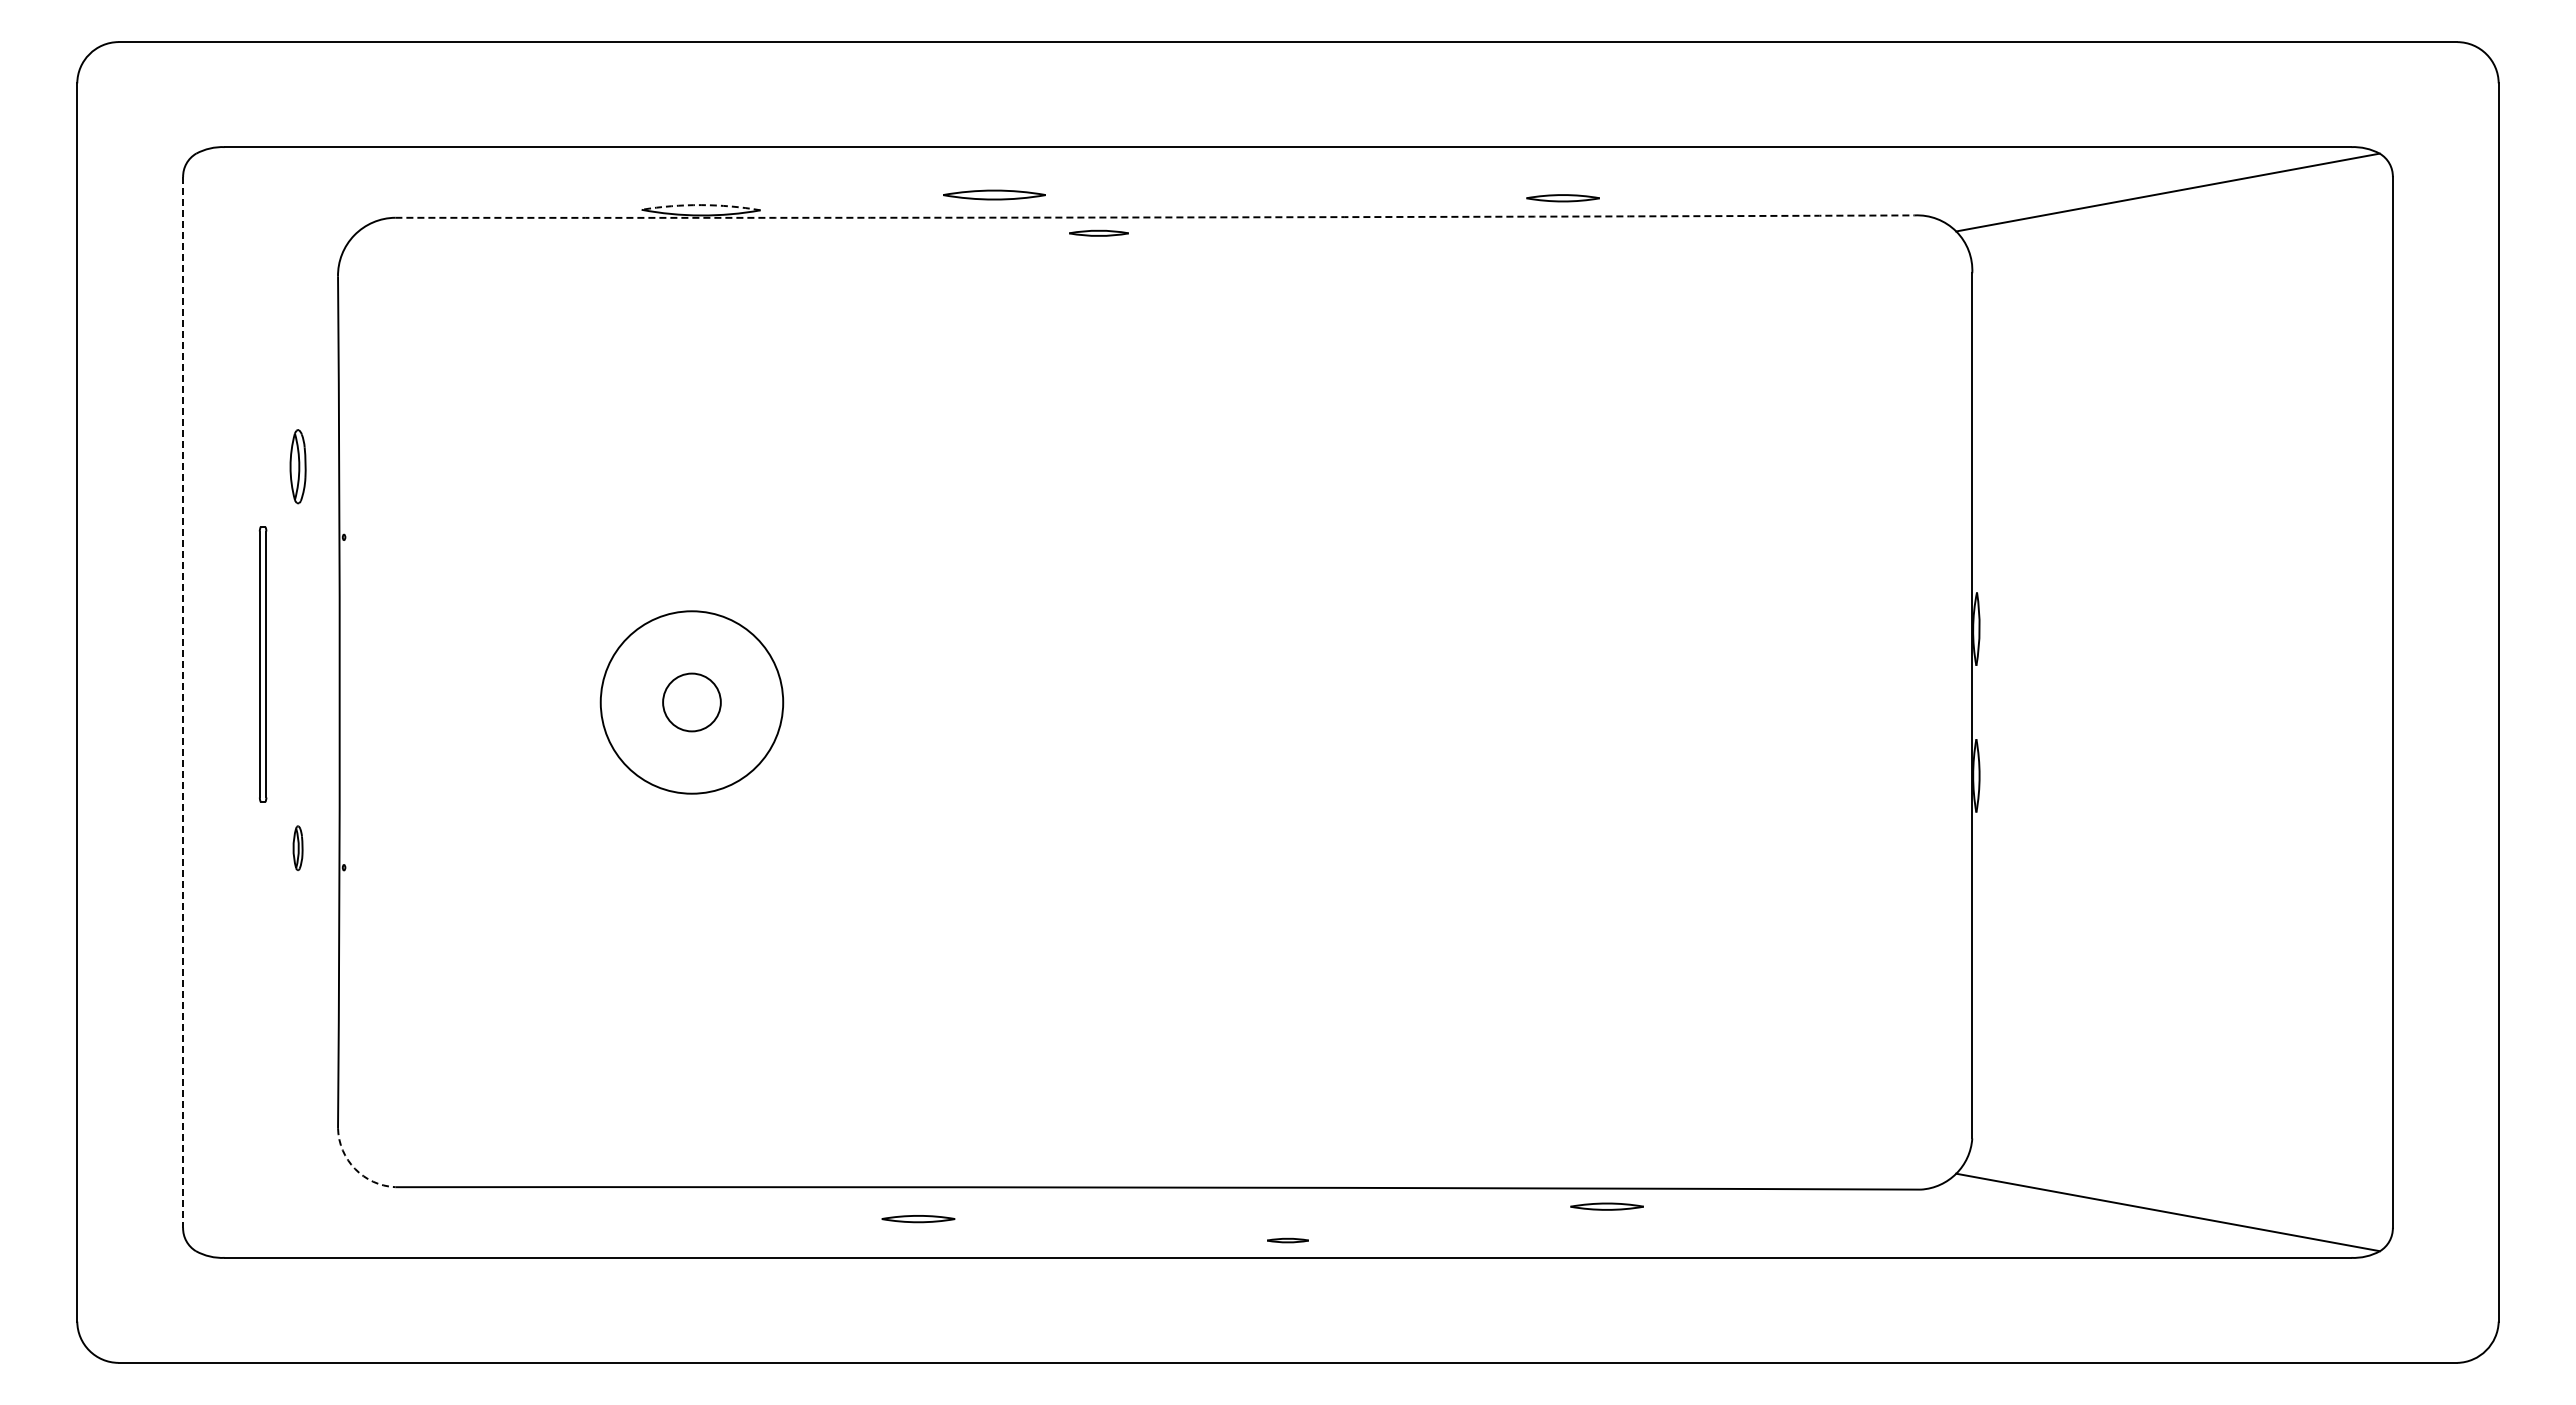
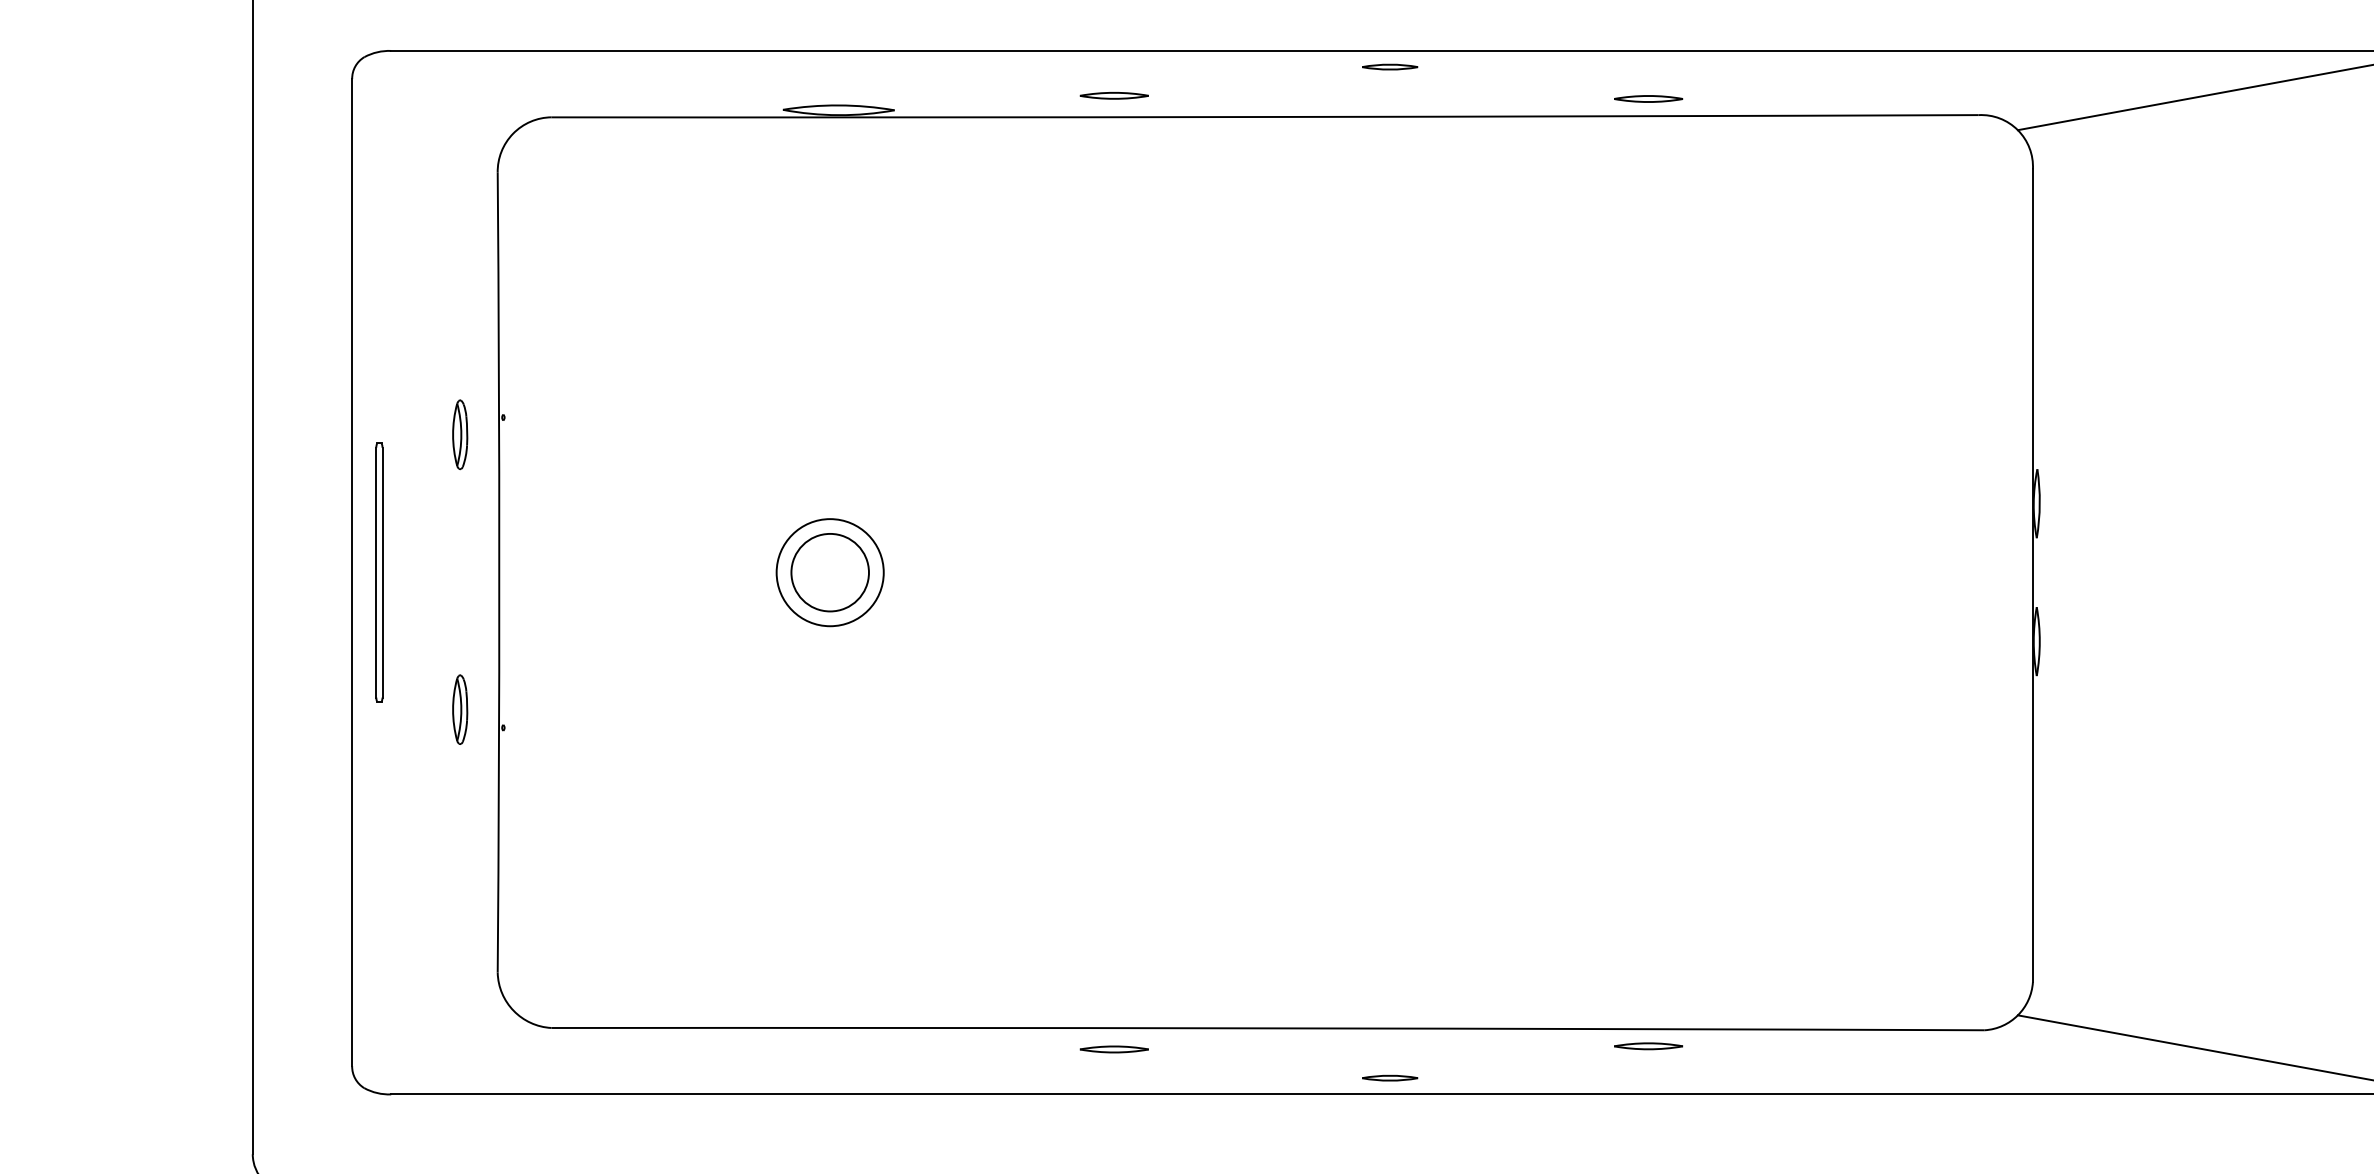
part: (994, 194) -> (1114, 95), size x0.71
arc: (701, 205) -> (839, 105), dashed -> solid
arc: (1154, 217) -> (1264, 117), dashed -> solid
part: (1098, 232) -> (1389, 66), moved
part: (297, 466) -> (459, 434), moved
part: (262, 664) -> (378, 572), moved
circle: (691, 702) -> (829, 572), size x0.62
circle: (691, 702) -> (829, 572), size x1.43
line: (183, 703) -> (352, 573), dashed -> solid
part: (297, 847) -> (459, 708), size x1.67
arc: (355, 1168) -> (514, 1010), dashed -> solid
part: (1606, 1206) -> (1647, 1046), moved
part: (918, 1219) -> (1114, 1049), moved
part: (1287, 1240) -> (1389, 1078), size x1.43

